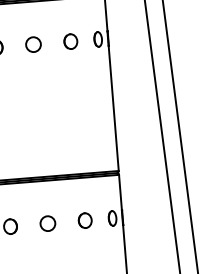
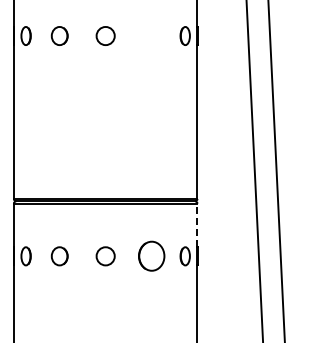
part: (70, 41) -> (151, 35), removed
line: (120, 192) -> (197, 225), solid -> dashed
part: (85, 220) -> (151, 256), size x1.6

